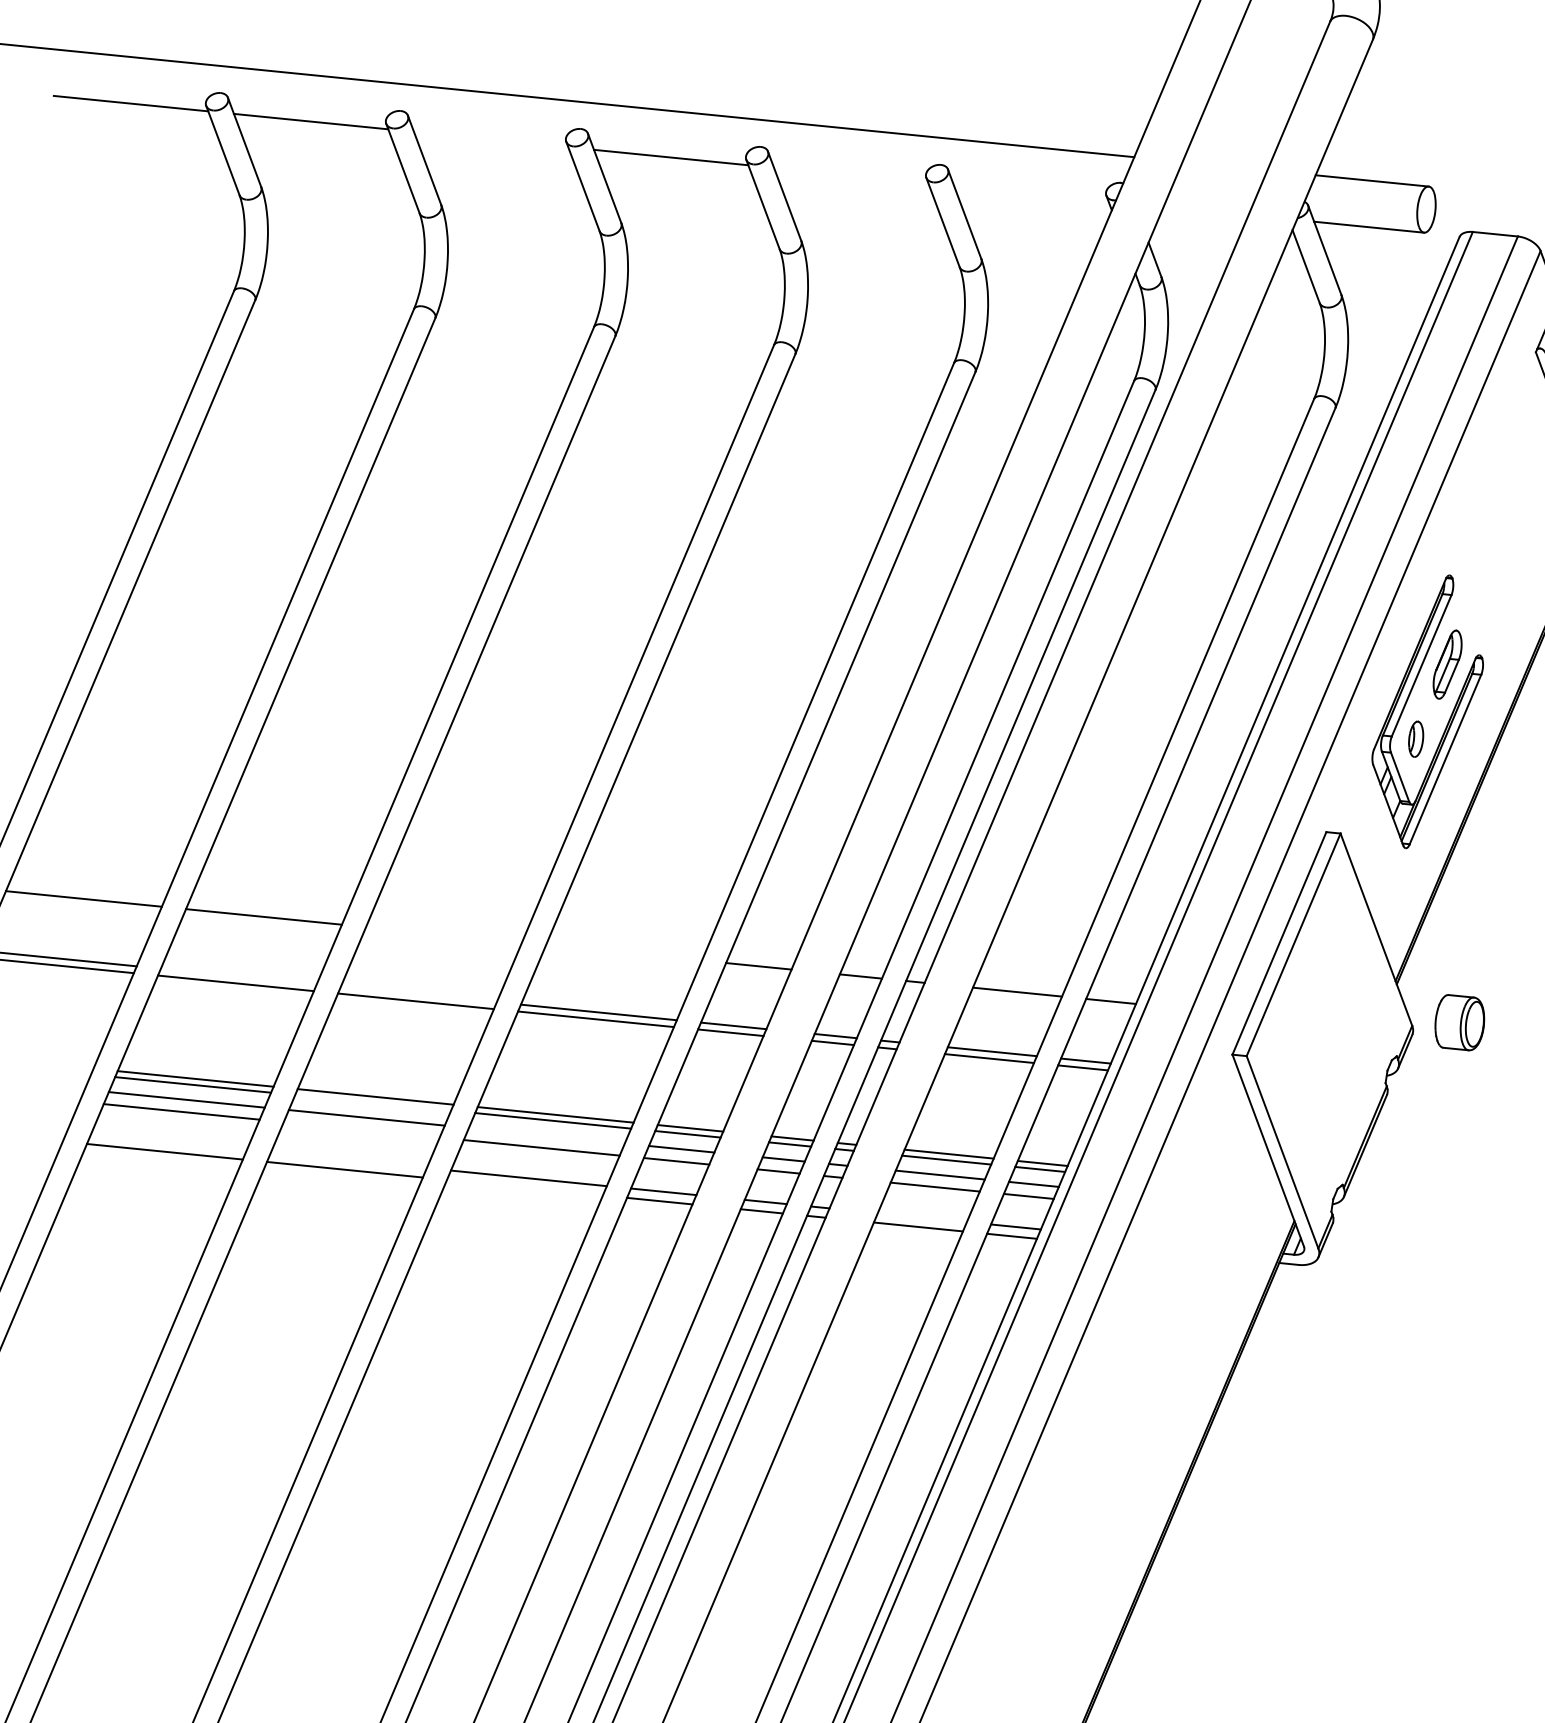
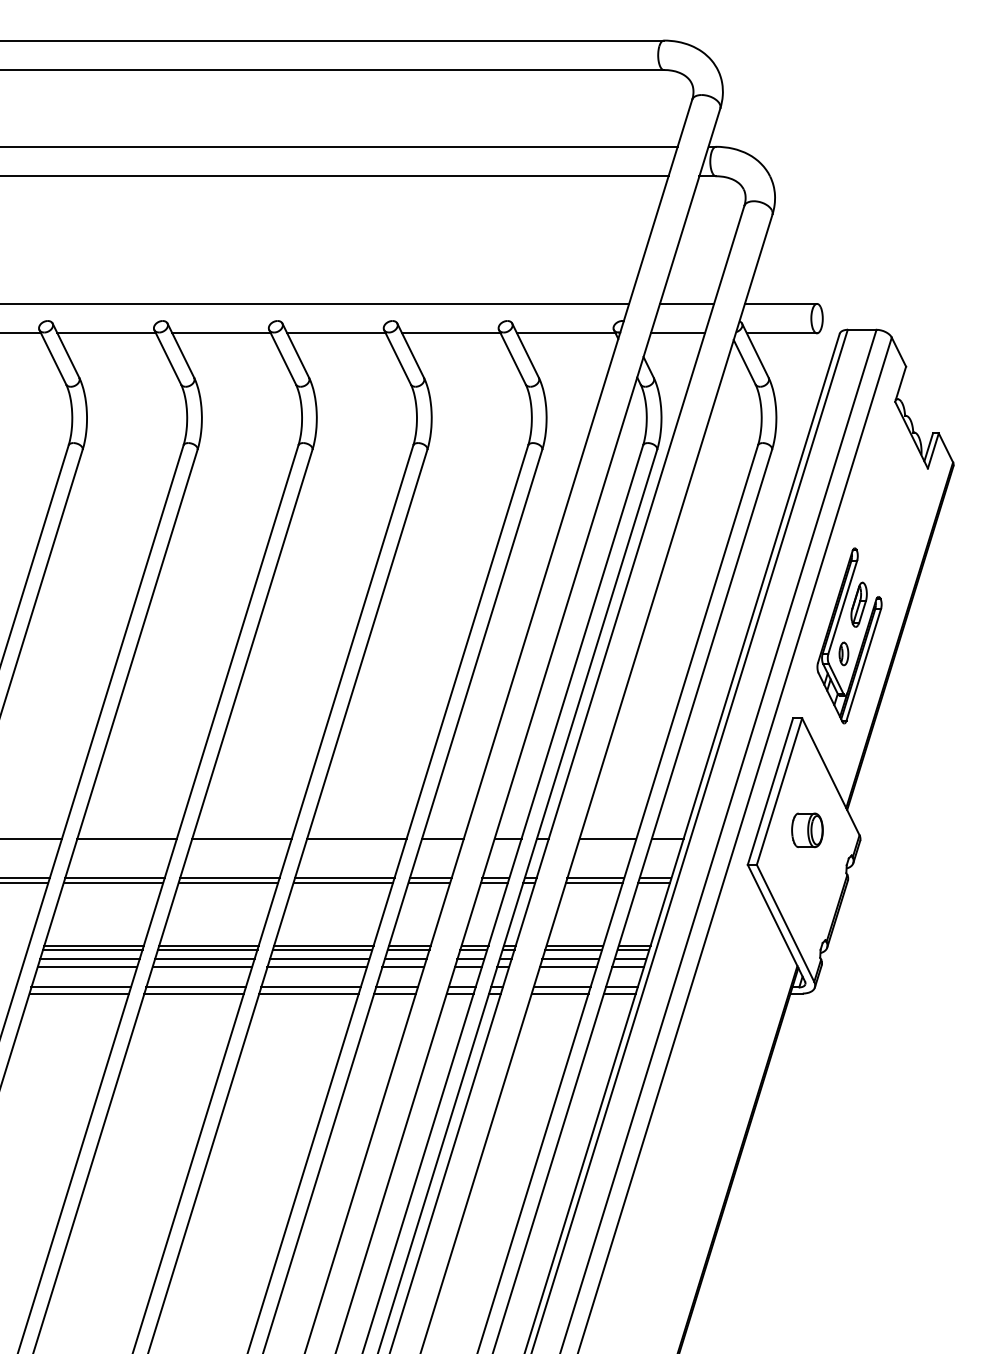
line: (490, 139) -> (221, 333), added
line: (1224, 165) -> (686, 303), added
line: (851, 175) -> (451, 333), added
line: (1031, 193) -> (566, 333), added
line: (1205, 211) -> (677, 333), added
line: (443, 934) -> (241, 838), added
line: (623, 952) -> (356, 838), added
line: (238, 977) -> (114, 878), added
line: (418, 994) -> (229, 878), added
part: (1459, 1023) -> (807, 830), moved
line: (372, 1102) -> (207, 949), added
line: (362, 1130) -> (202, 967), added
line: (546, 1135) -> (319, 959), added
line: (167, 1142) -> (80, 987), added
line: (347, 1160) -> (195, 987), added
line: (524, 1187) -> (308, 993), added
line: (921, 1217) -> (561, 987), added

